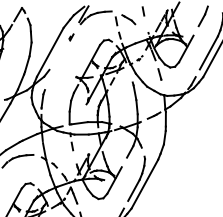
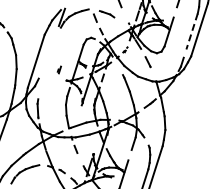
part: (71, 37) -> (59, 70), moved
line: (208, 52) -> (191, 31), solid -> dashed

